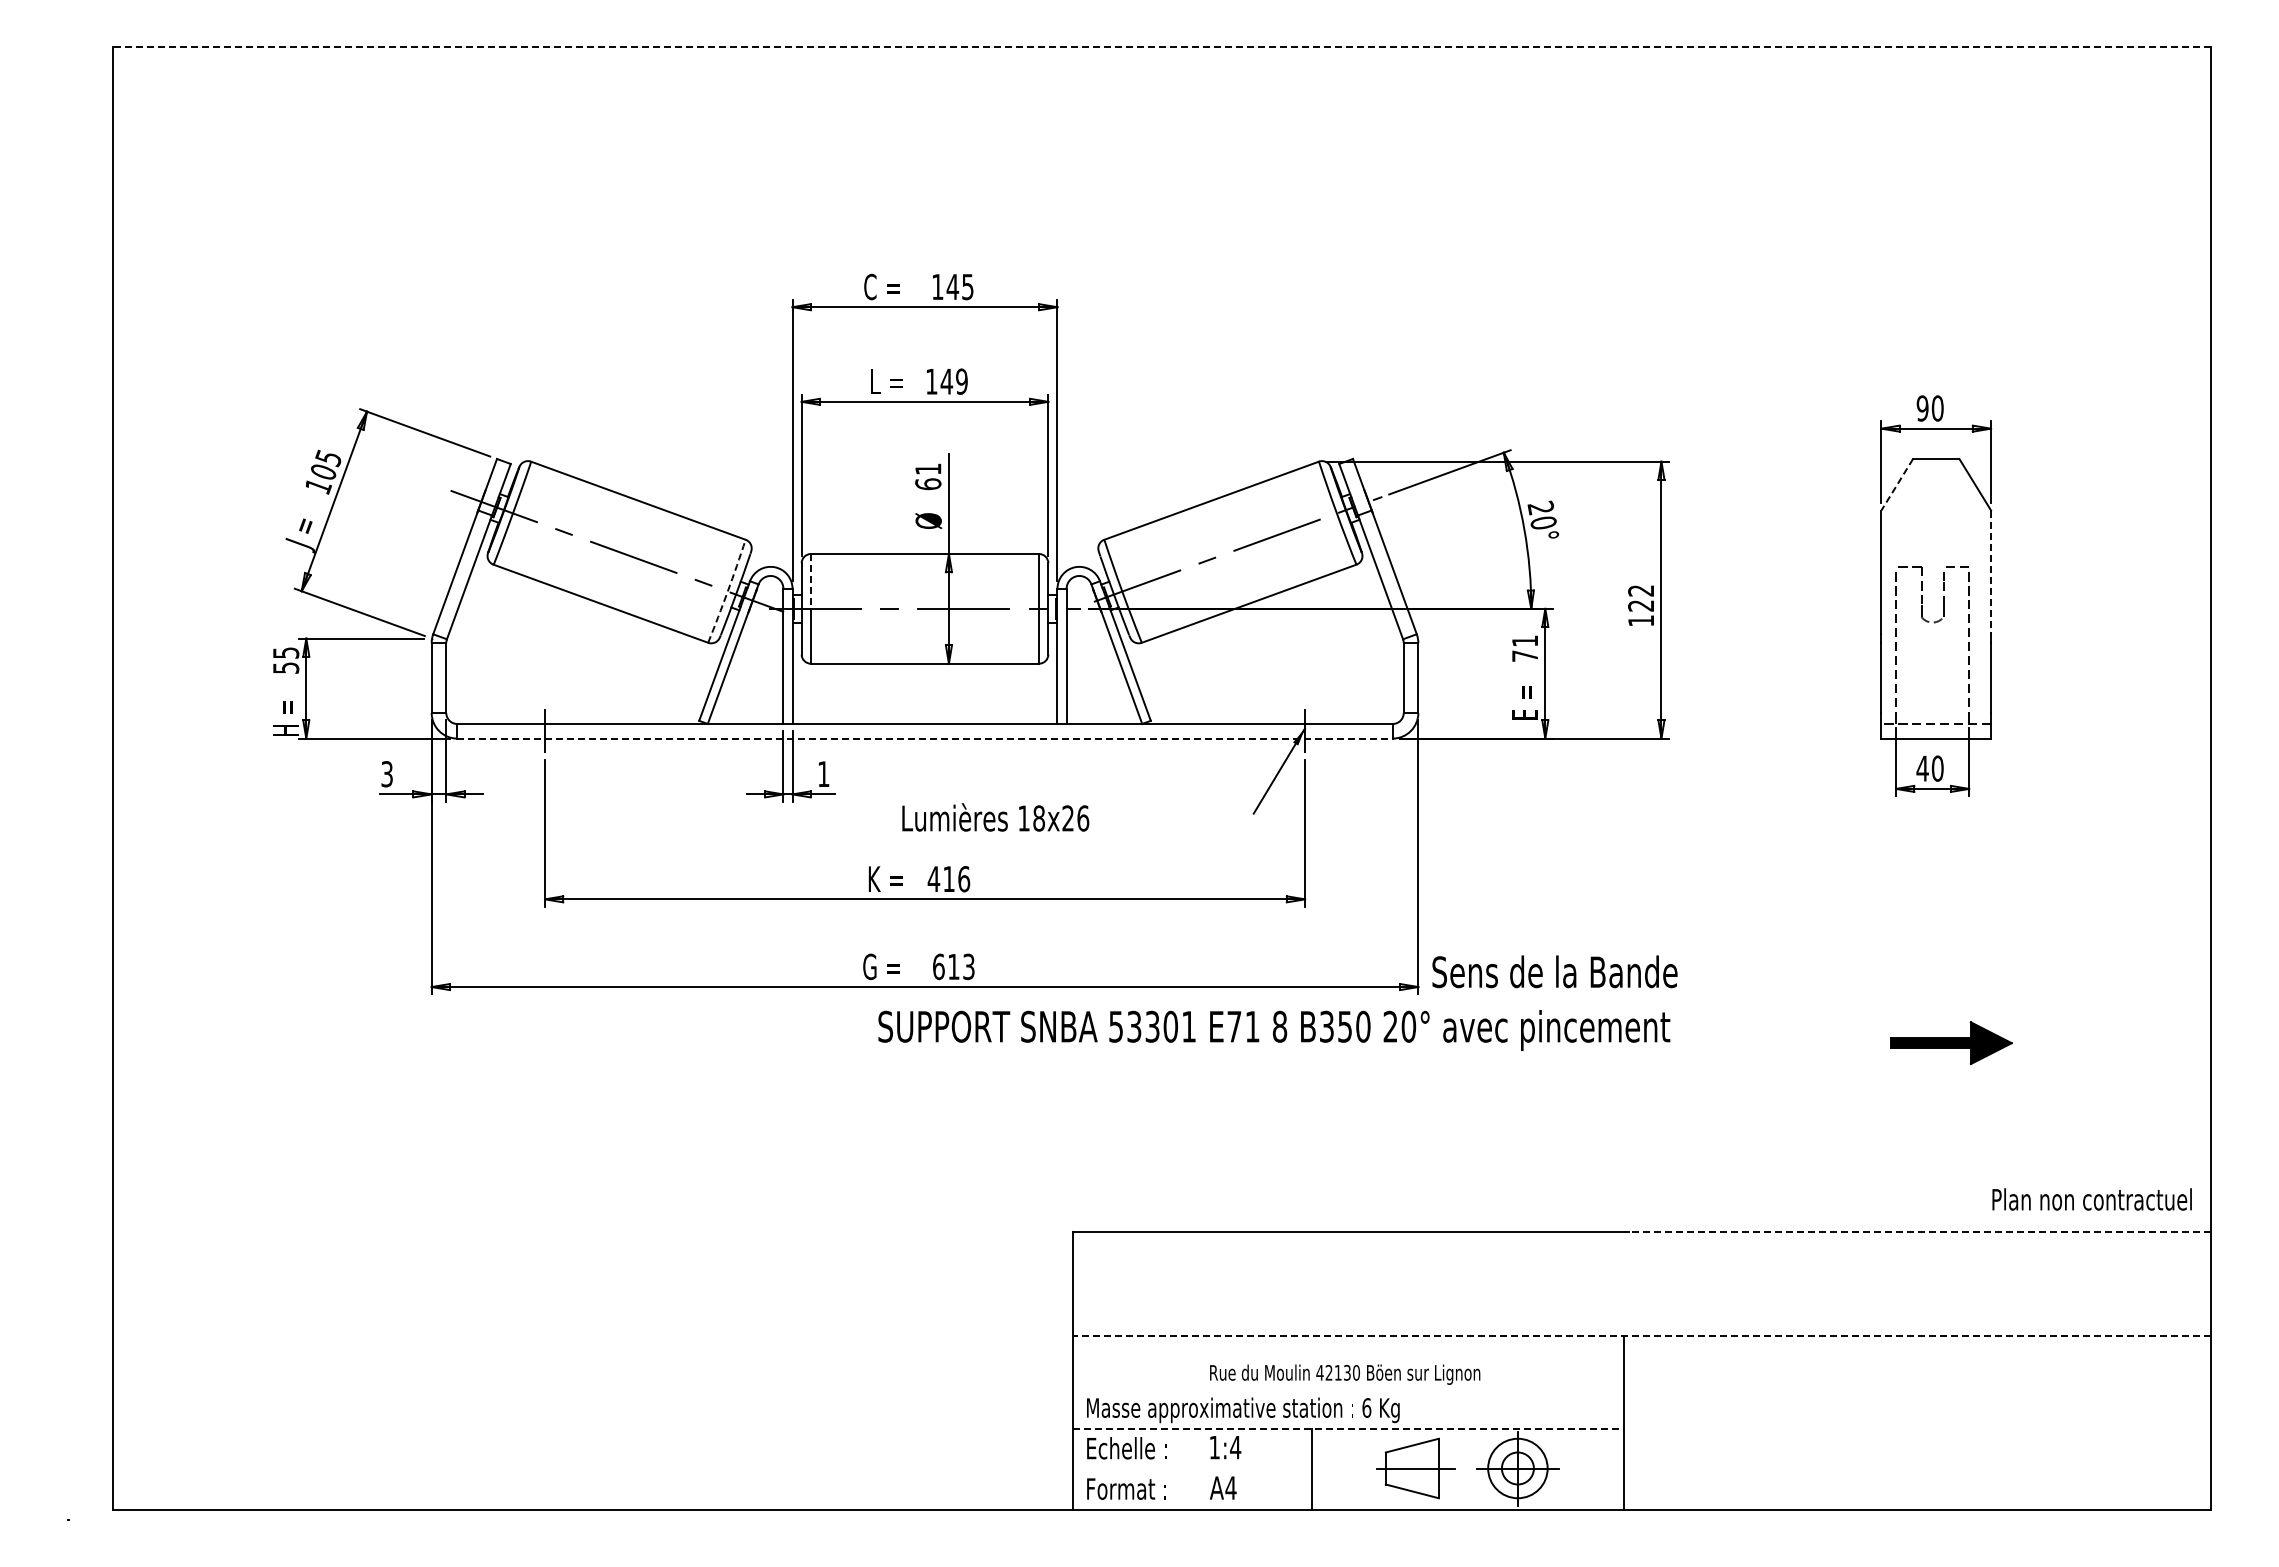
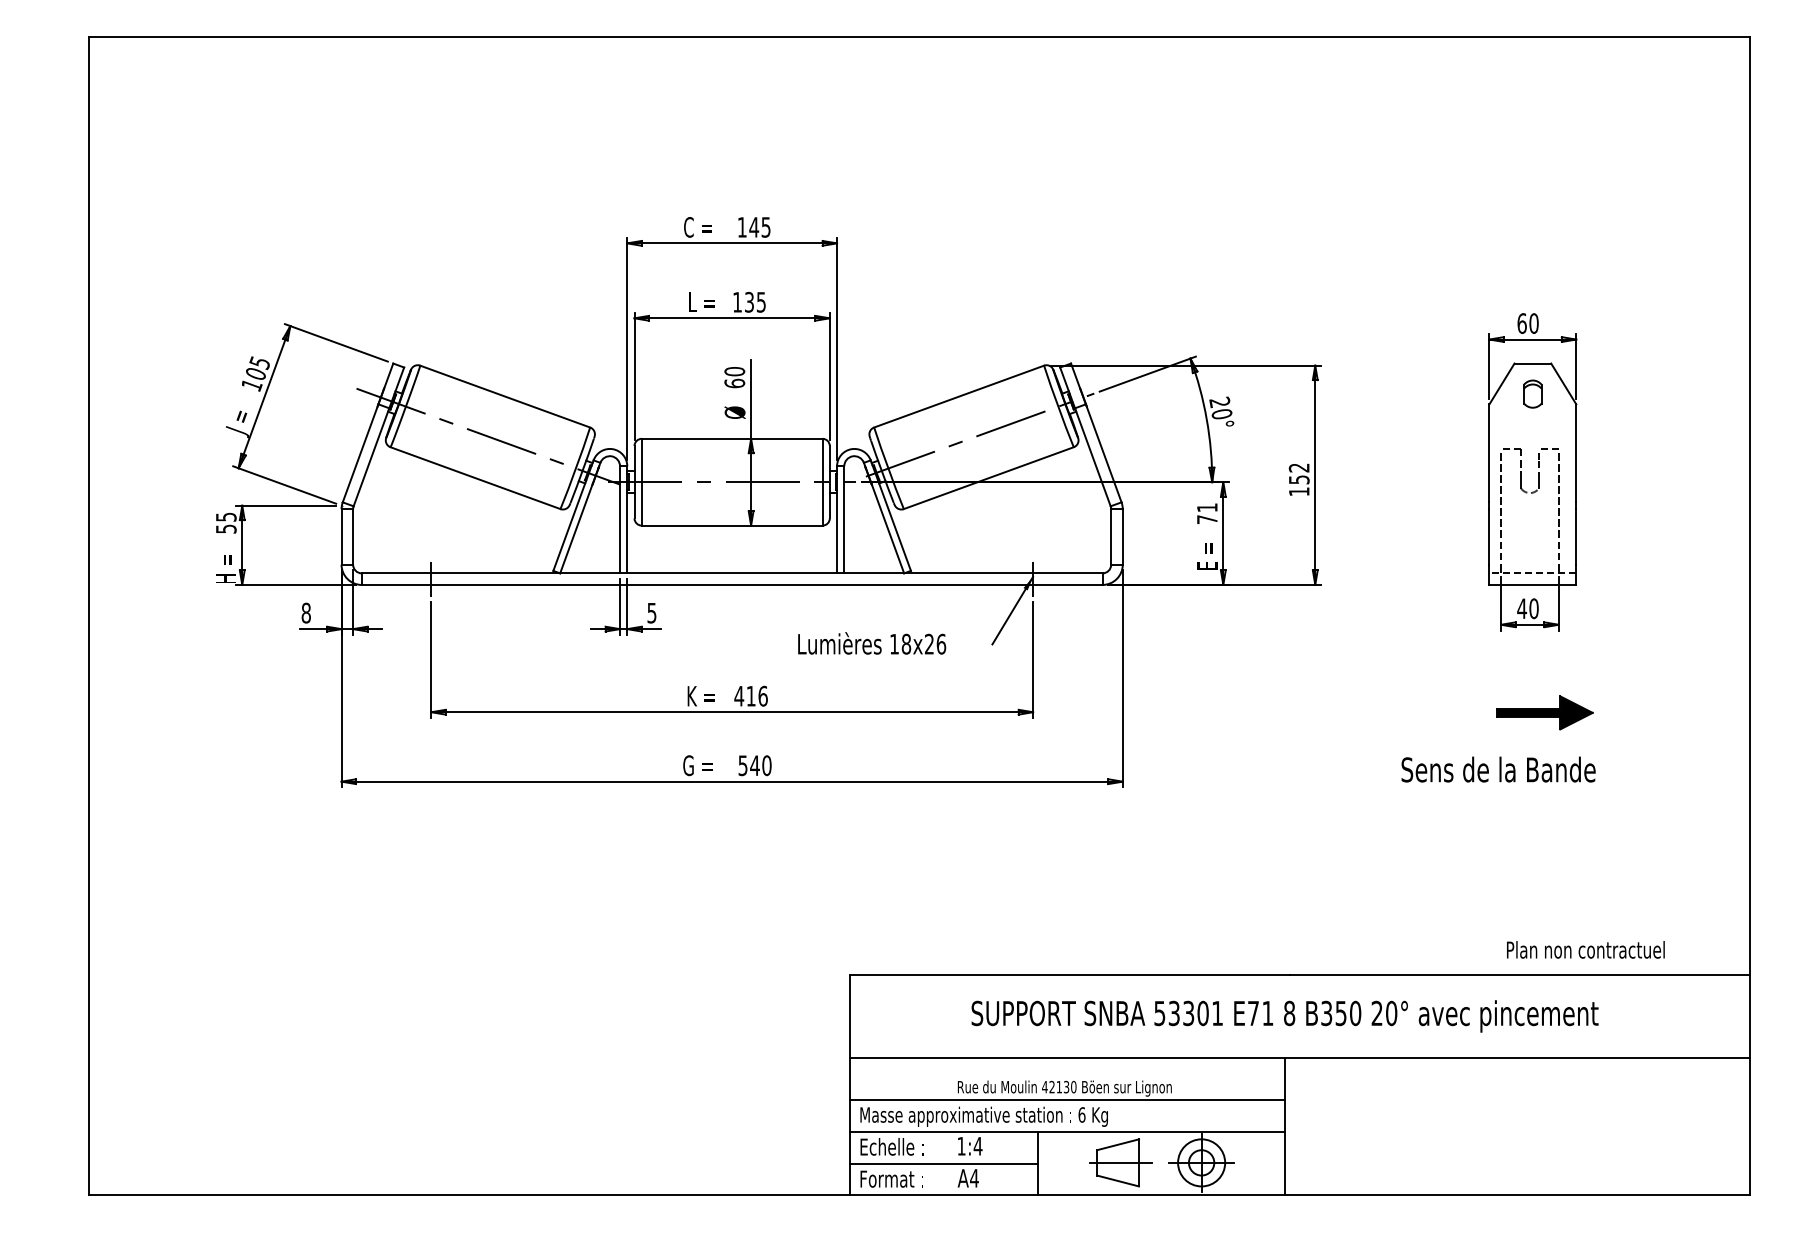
line: (1161, 46) -> (919, 36), dashed -> solid
text: (953, 381) -> (754, 302), 149 -> 135
text: (1922, 408) -> (1521, 323), 90 -> 60
text: (928, 469) -> (734, 371), 61 -> 60
line: (1897, 485) -> (1502, 384), dashed -> solid
part: (1935, 497) -> (1532, 394), added
line: (1991, 572) -> (1576, 453), dashed -> solid
line: (810, 581) -> (641, 460), dashed -> solid
arc: (727, 591) -> (575, 468), dashed -> solid
text: (1641, 605) -> (1299, 479), 122 -> 152
line: (925, 738) -> (732, 584), dashed -> solid
text: (387, 774) -> (306, 613), 3 -> 8
text: (823, 774) -> (651, 613), 1 -> 5
text: (995, 817) -> (871, 643), moved
text: (953, 966) -> (754, 765), 613 -> 540
text: (1554, 971) -> (1498, 769), moved
text: (1274, 1030) -> (1285, 1016), moved
part: (1951, 1043) -> (1544, 713), moved
text: (2091, 1199) -> (1585, 949), moved
line: (1919, 1231) -> (1519, 975), dashed -> solid
line: (1641, 1335) -> (1299, 1057), dashed -> solid
line: (1348, 1388) -> (1067, 1099), added
line: (1348, 1429) -> (1067, 1132), dashed -> solid
line: (1192, 1469) -> (943, 1163), added

